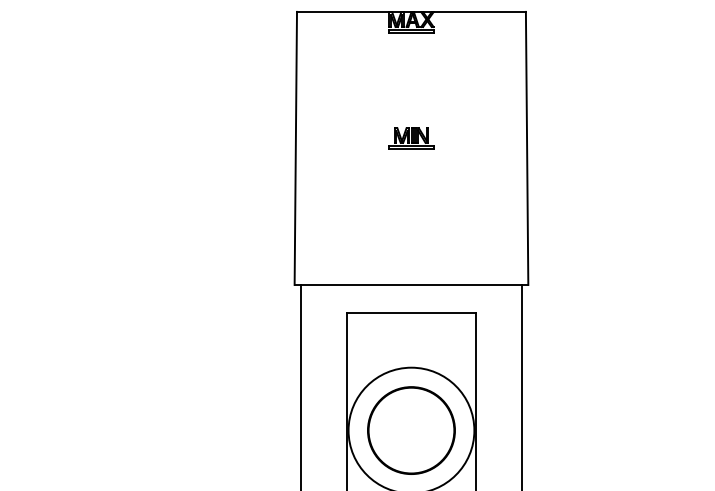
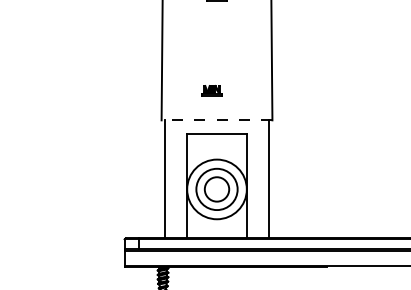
part: (410, 137) -> (211, 90), moved
line: (410, 285) -> (216, 120), solid -> dashed
circle: (410, 430) -> (216, 189), size x0.6

